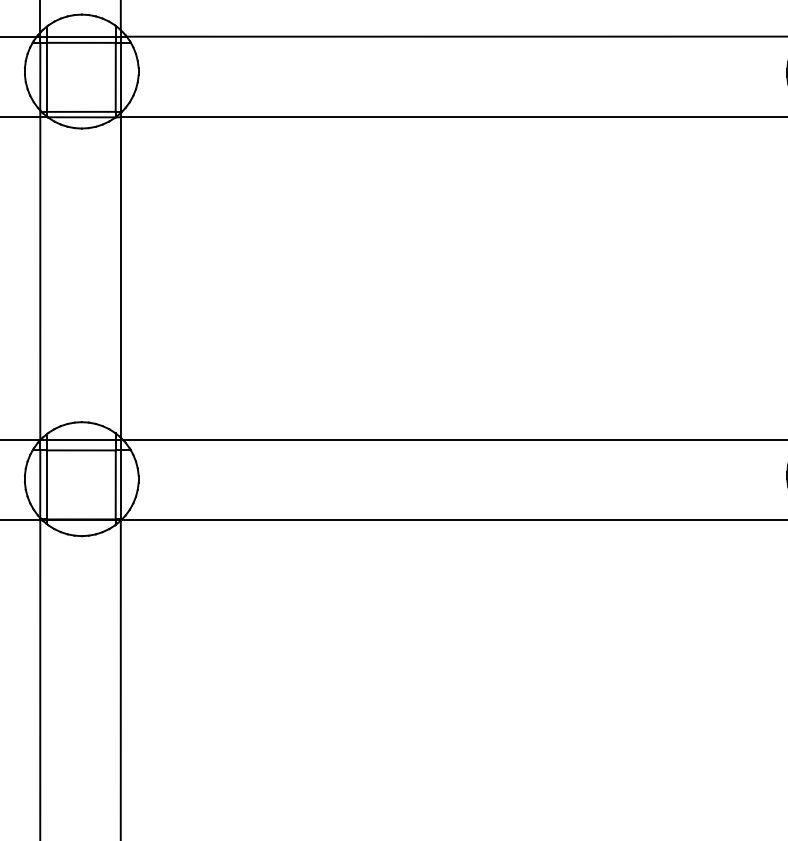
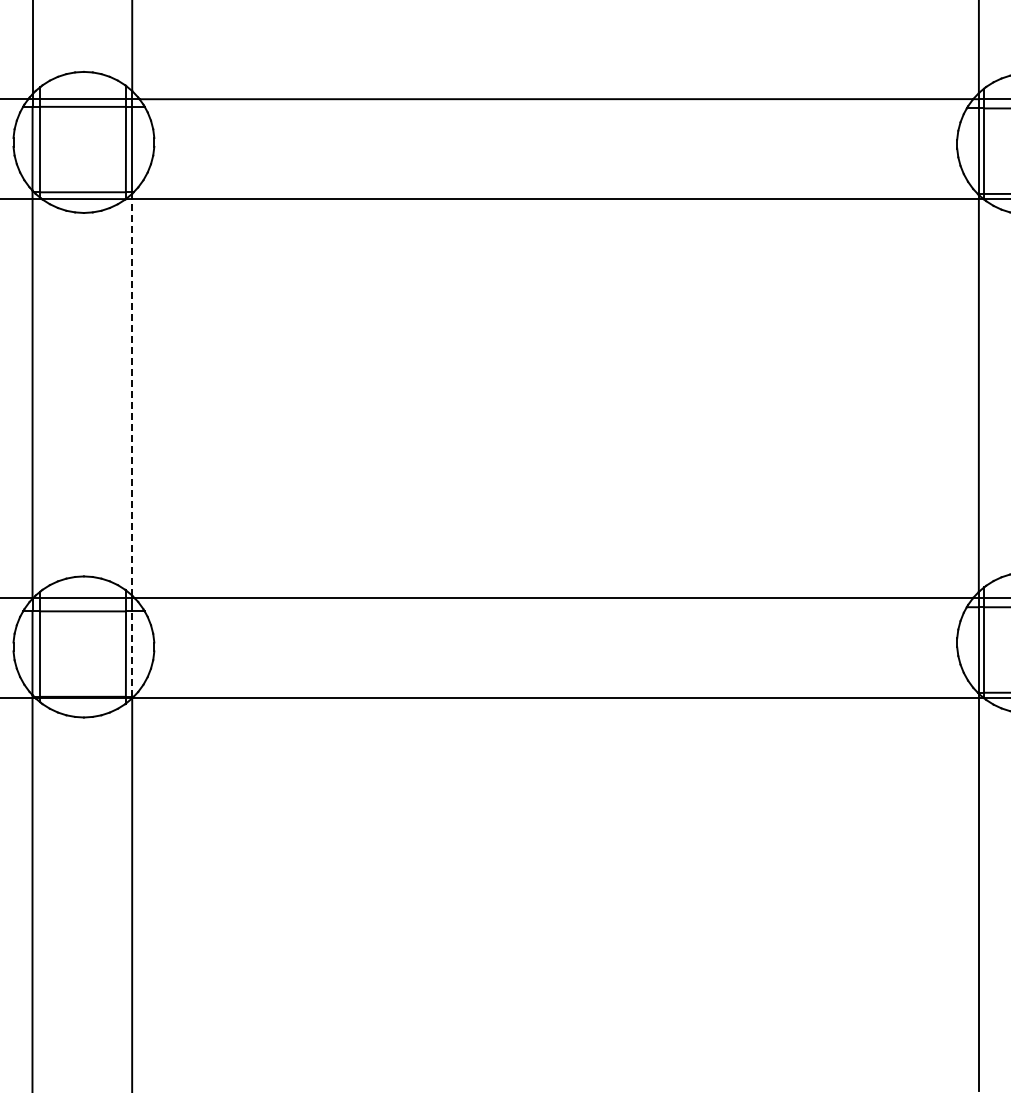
line: (121, 276) -> (132, 396), solid -> dashed
line: (121, 485) -> (132, 654), solid -> dashed

